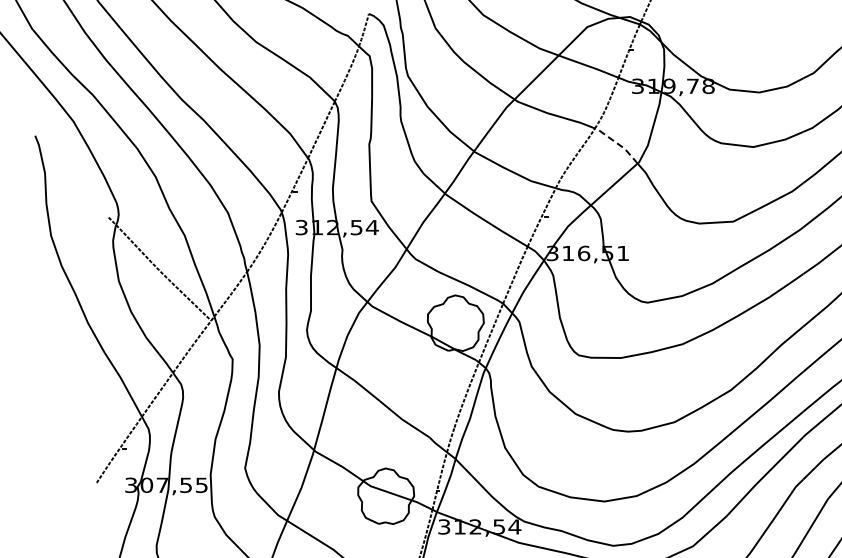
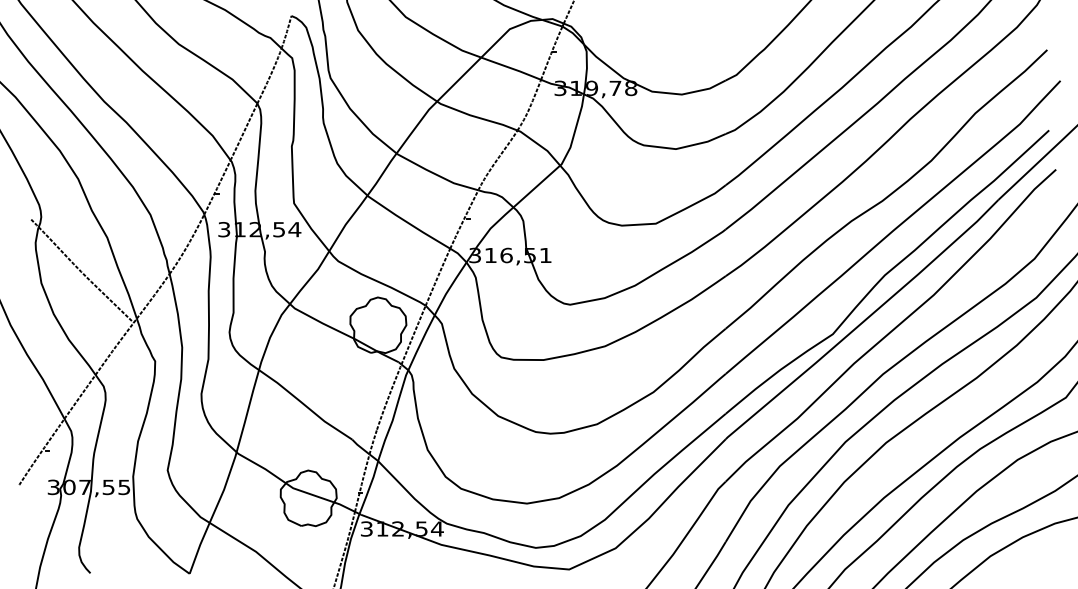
line: (617, 143) -> (540, 145), dashed -> solid

